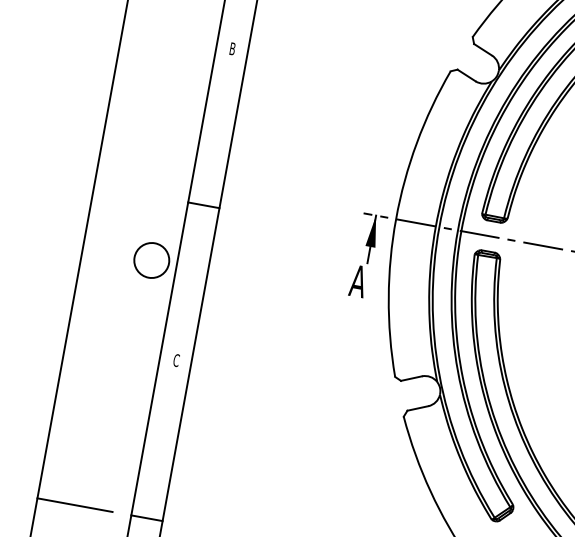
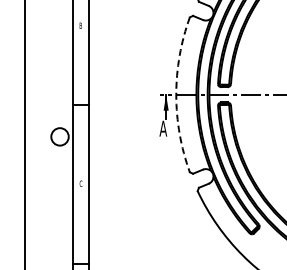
arc: (396, 218) -> (176, 94), solid -> dashed
line: (75, 504) -> (44, 263), removed

